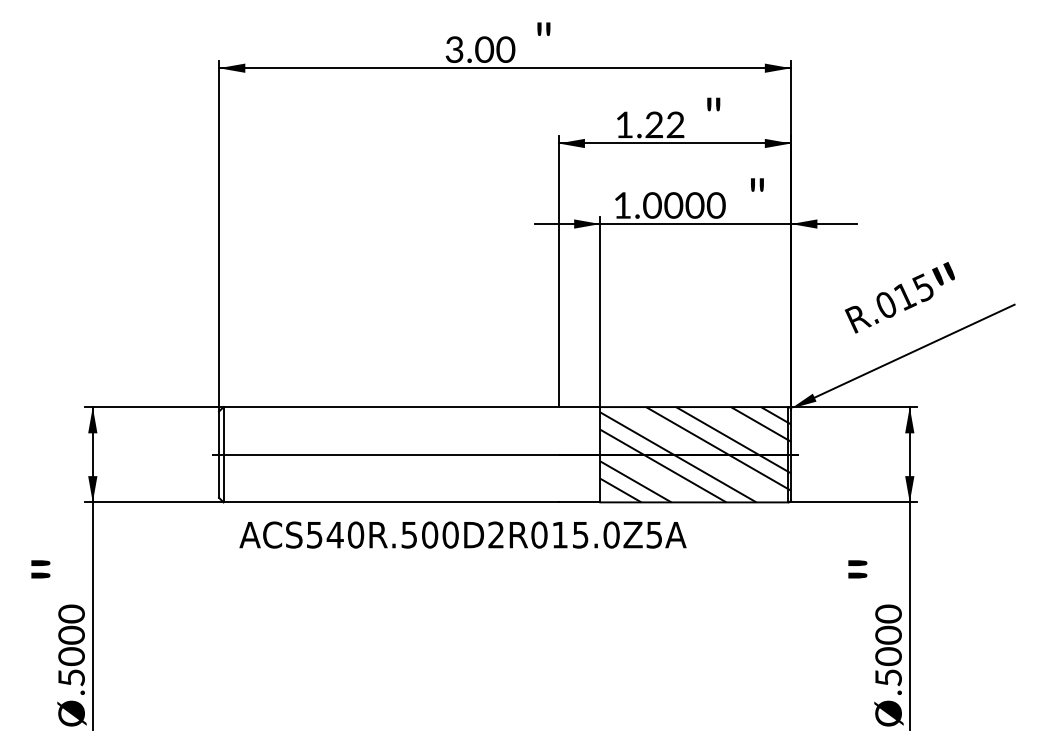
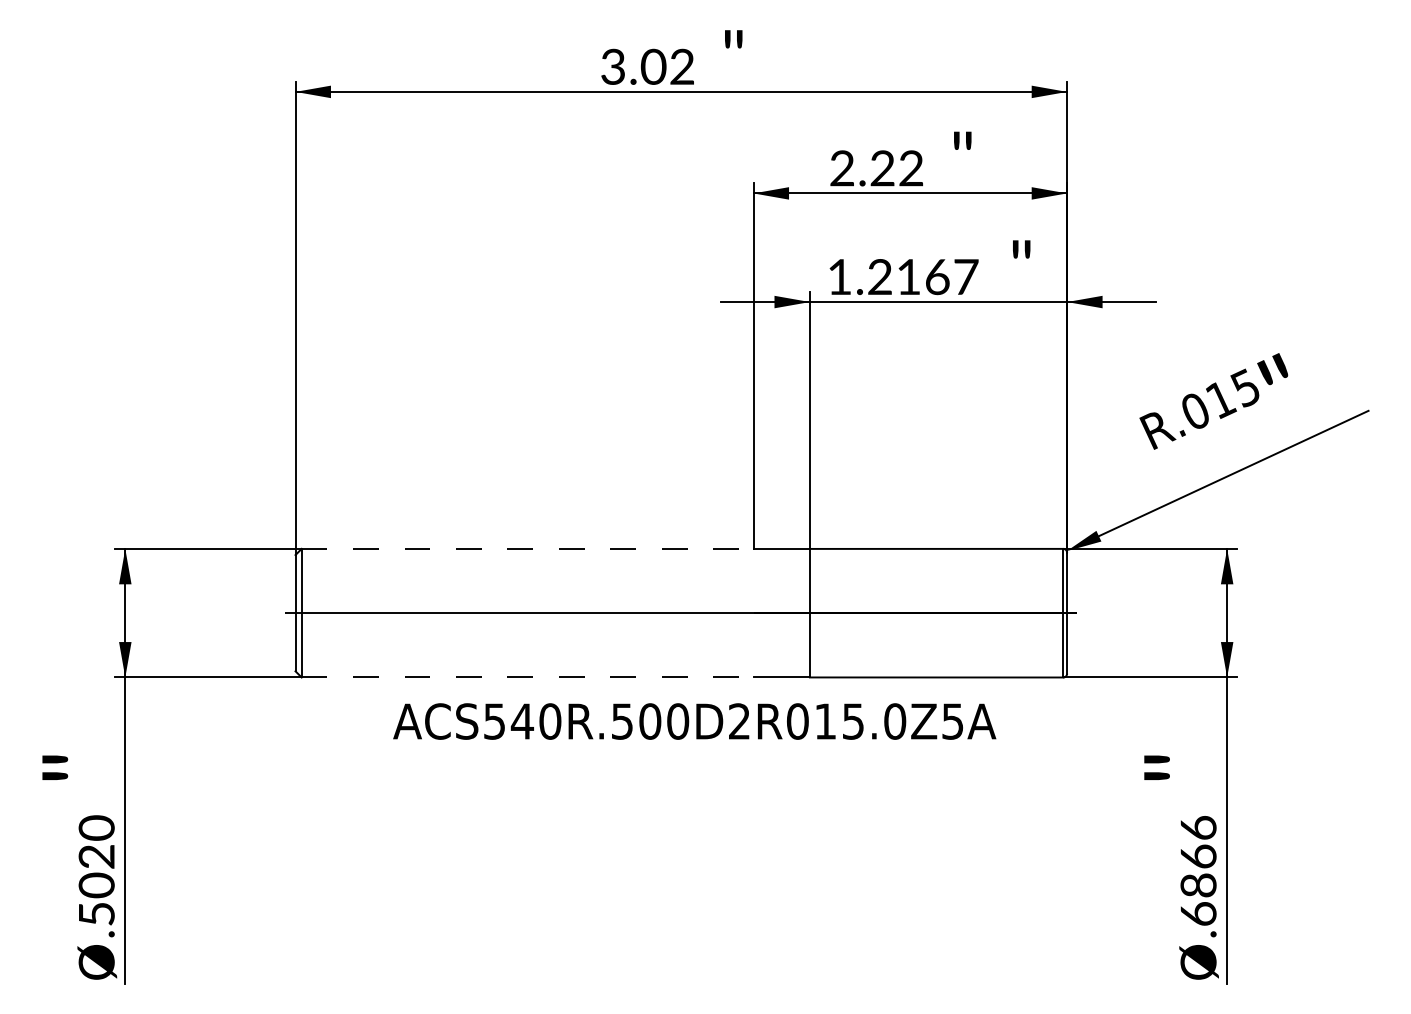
text: (505, 49) -> (681, 66), 3.00 -> 3.02
text: (624, 124) -> (842, 167), 1.22 -> 2.22
text: (684, 205) -> (923, 277), 1.0000 -> 1.2167
line: (391, 407) -> (528, 549), solid -> dashed
hatch: (695, 454) -> (938, 612), removed
line: (391, 502) -> (528, 677), solid -> dashed
text: (462, 534) -> (694, 720), moved
text: (71, 634) -> (96, 855), .5000 -> .5020
text: (888, 645) -> (1198, 870), .5000 -> .6866

